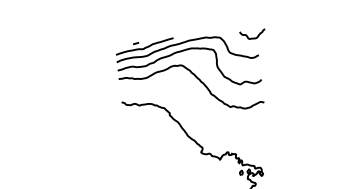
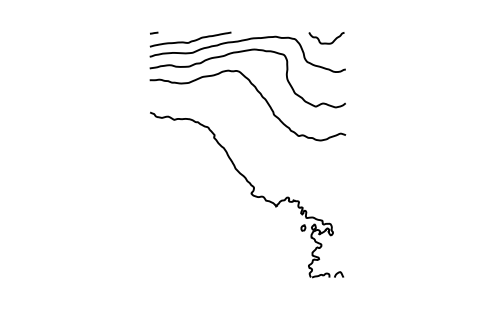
curve: (253, 37) -> (326, 42), moved
curve: (136, 43) -> (154, 32), moved

